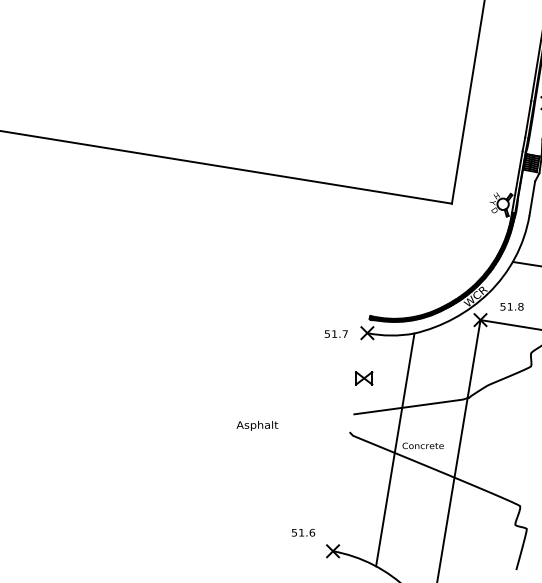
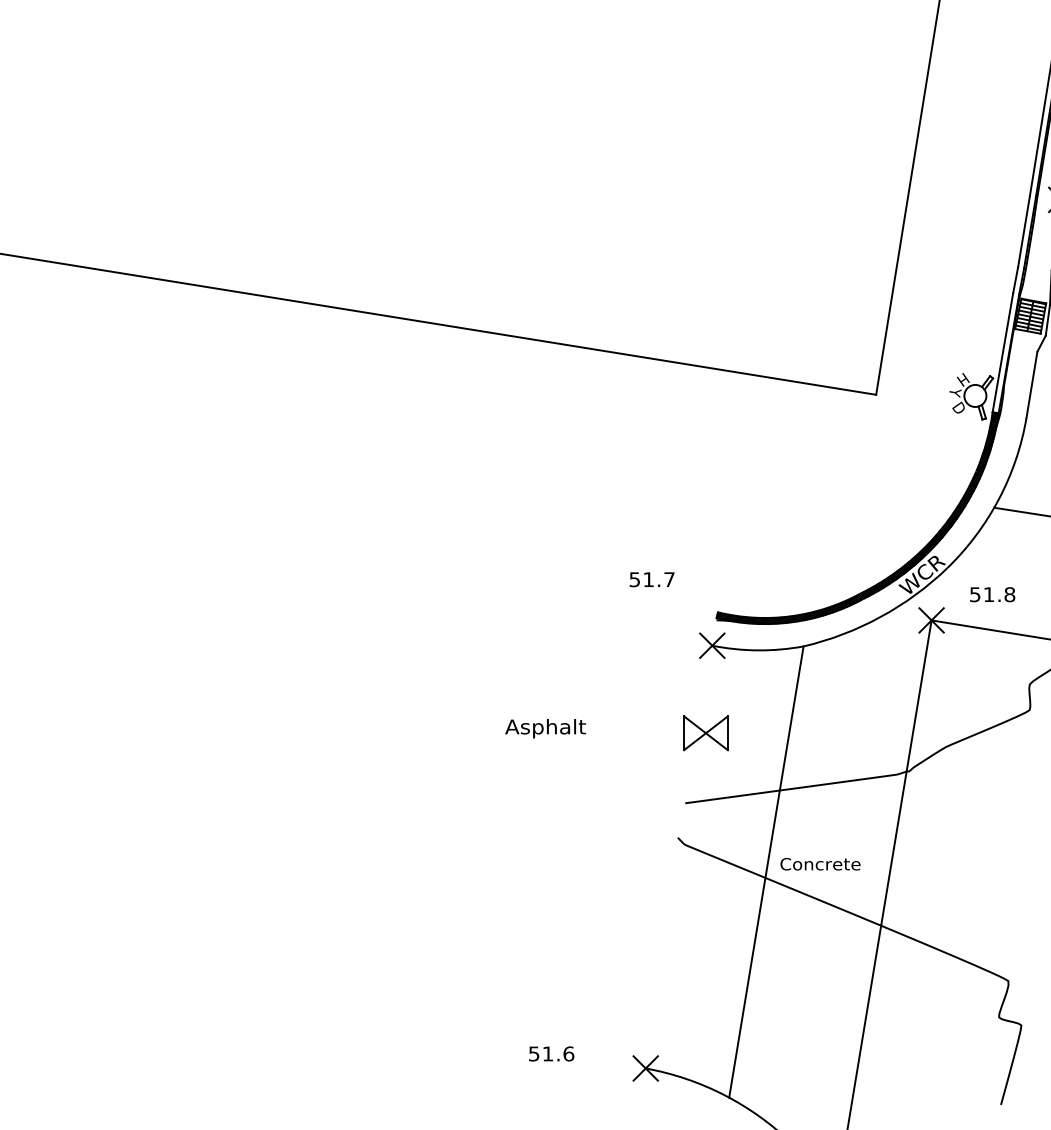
text: (335, 333) -> (650, 578), moved
part: (364, 378) -> (706, 733), size x1.4
text: (257, 425) -> (545, 727), moved
text: (303, 532) -> (551, 1053), moved

